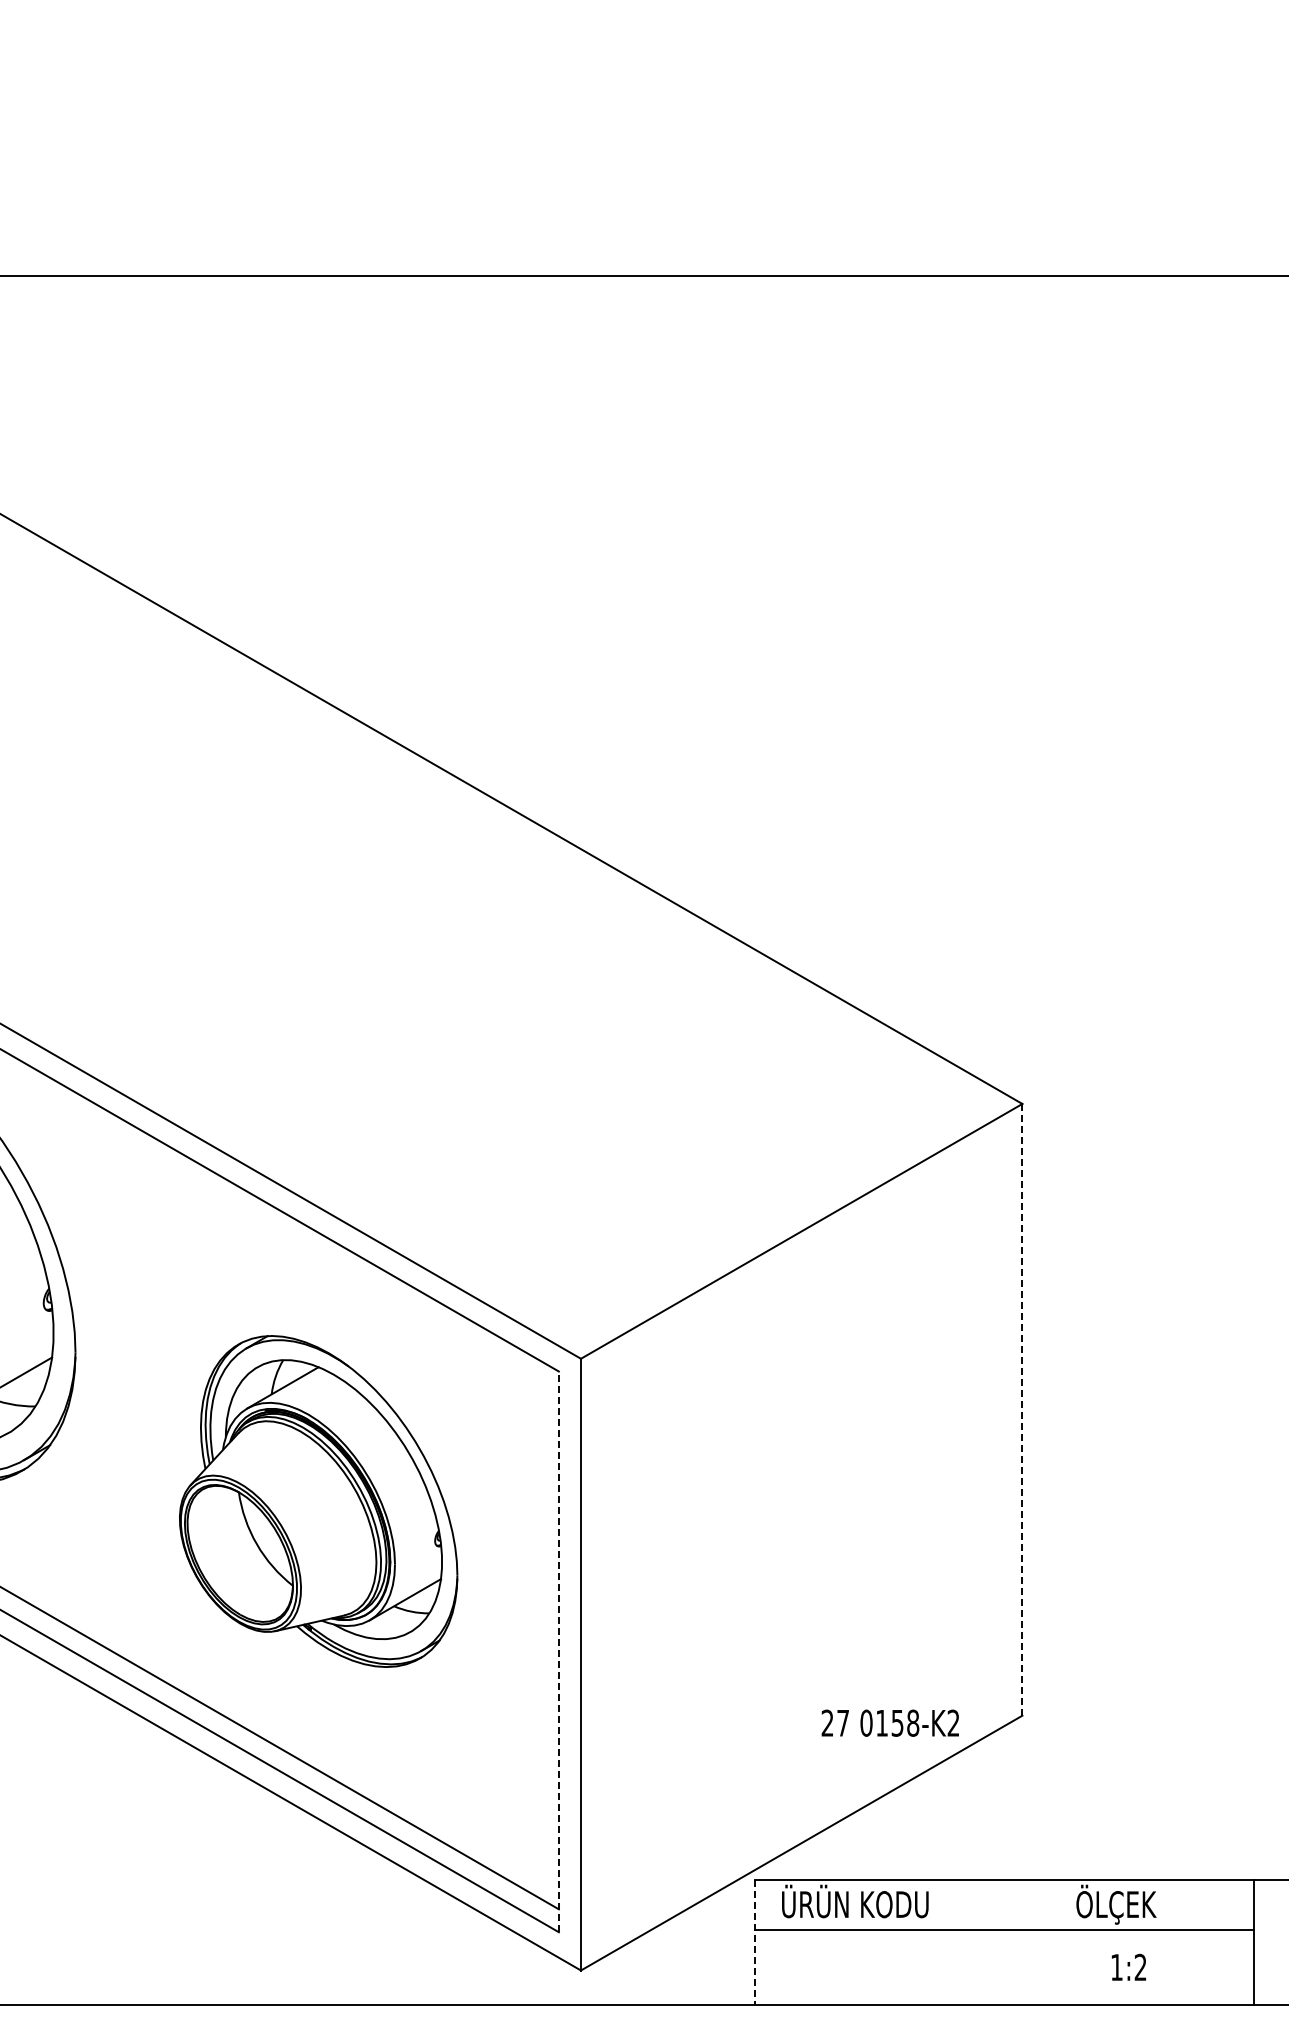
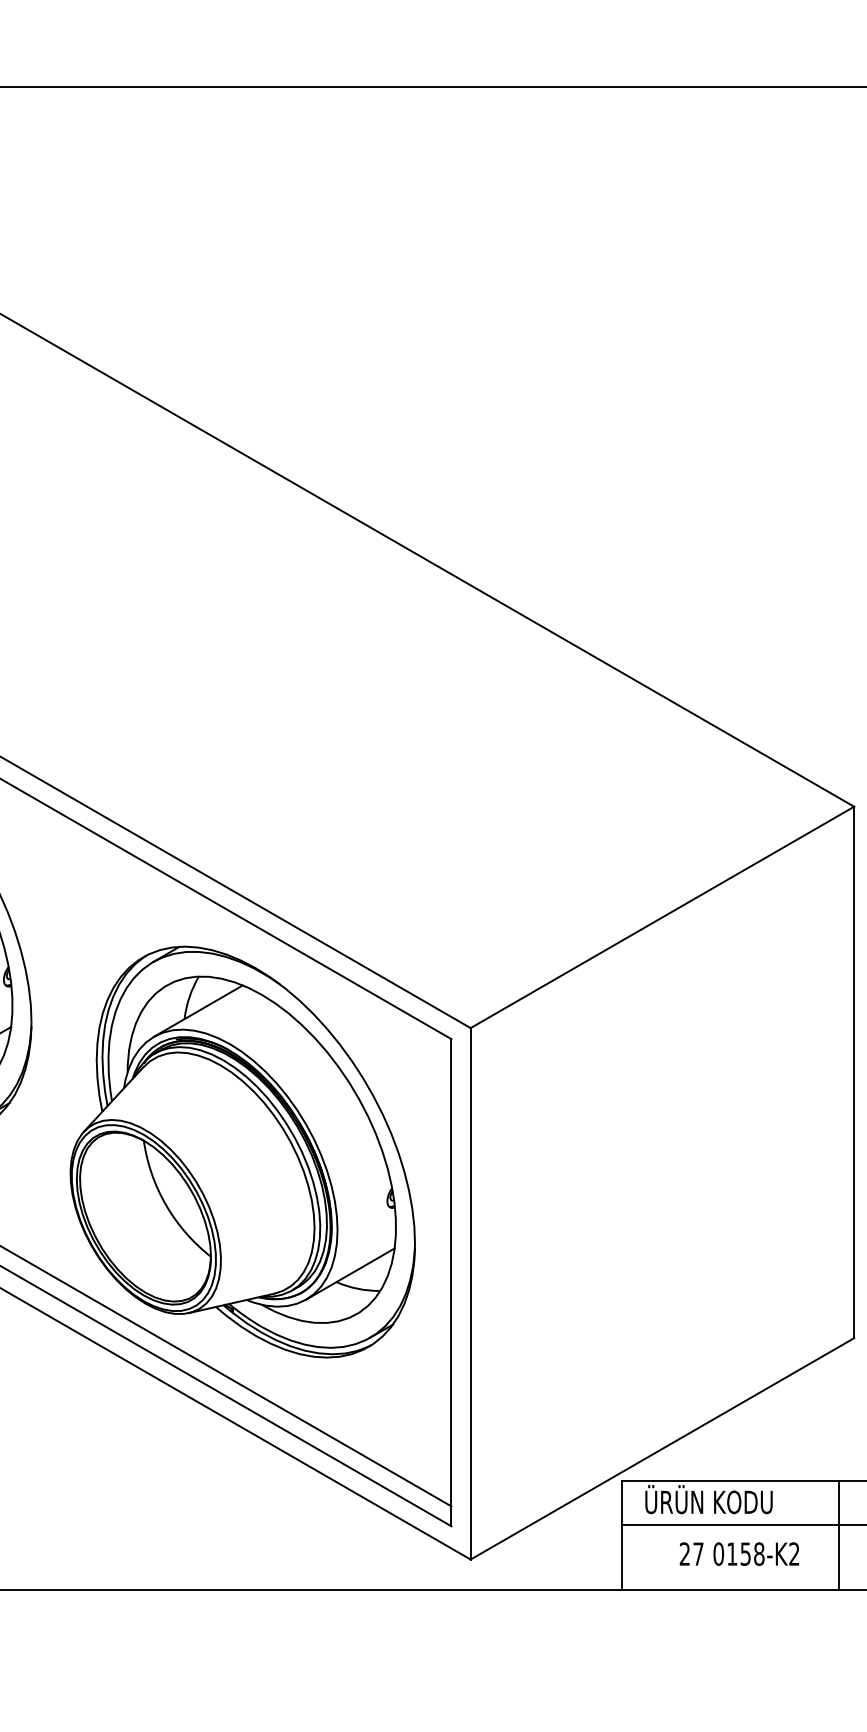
line: (1022, 1409) -> (854, 1072), dashed -> solid
part: (318, 1501) -> (242, 1152), size x1.43
line: (558, 1651) -> (451, 1282), dashed -> solid
text: (889, 1722) -> (738, 1553), moved
line: (1004, 1942) -> (838, 1535), added
line: (754, 1943) -> (621, 1536), dashed -> solid

